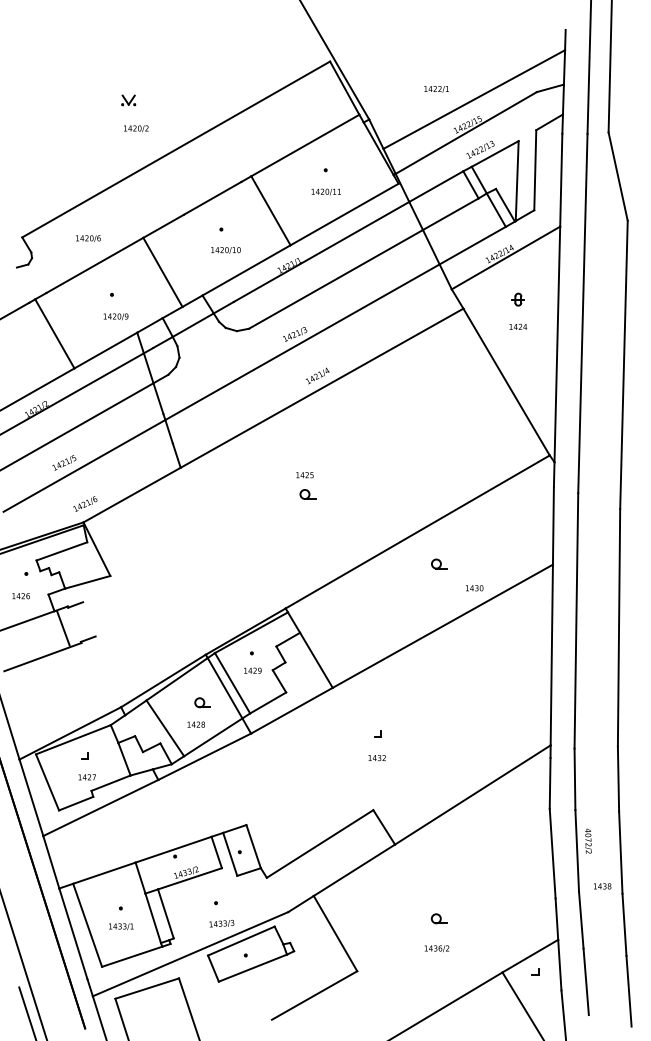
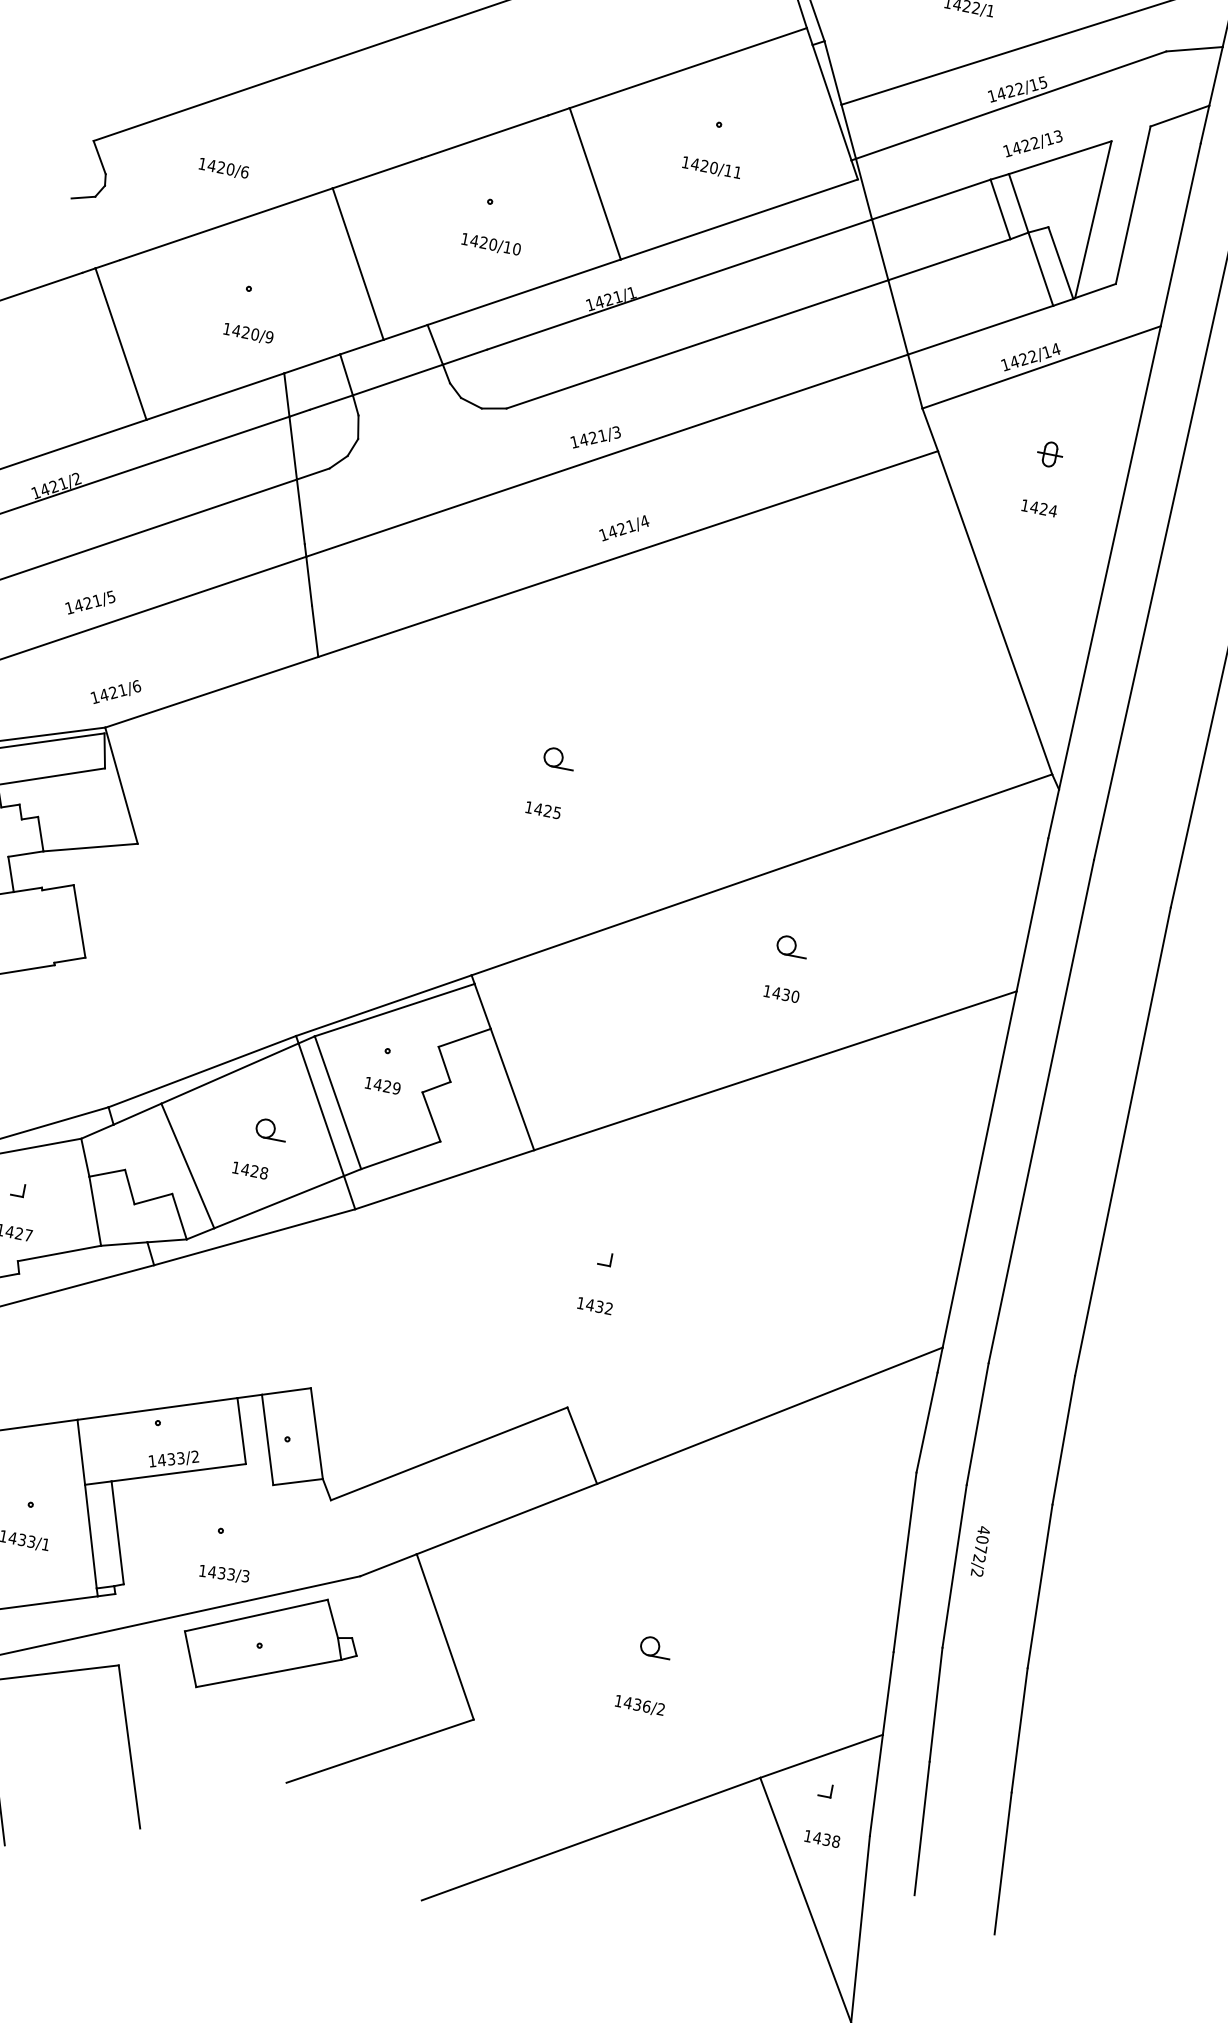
text: (304, 475) -> (542, 810), moved
text: (474, 588) -> (781, 994), moved
line: (63, 628) -> (79, 921), moved
text: (602, 886) -> (822, 1839), moved

